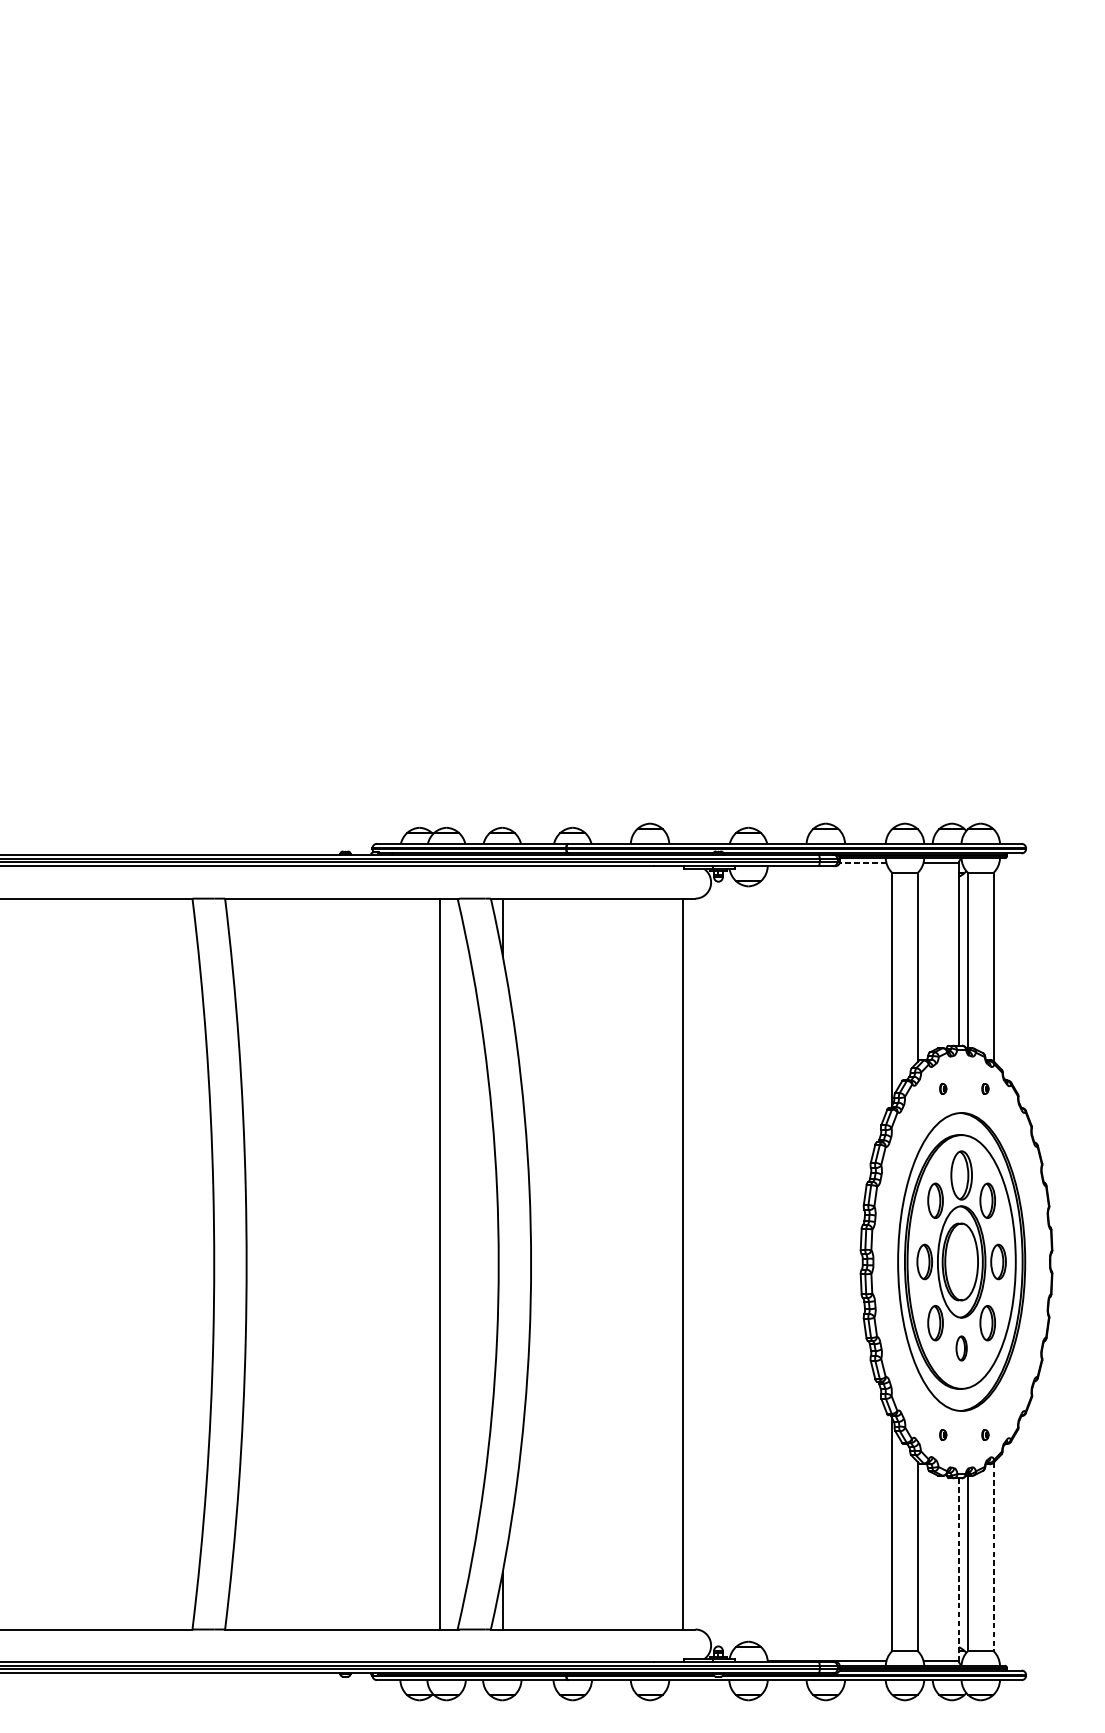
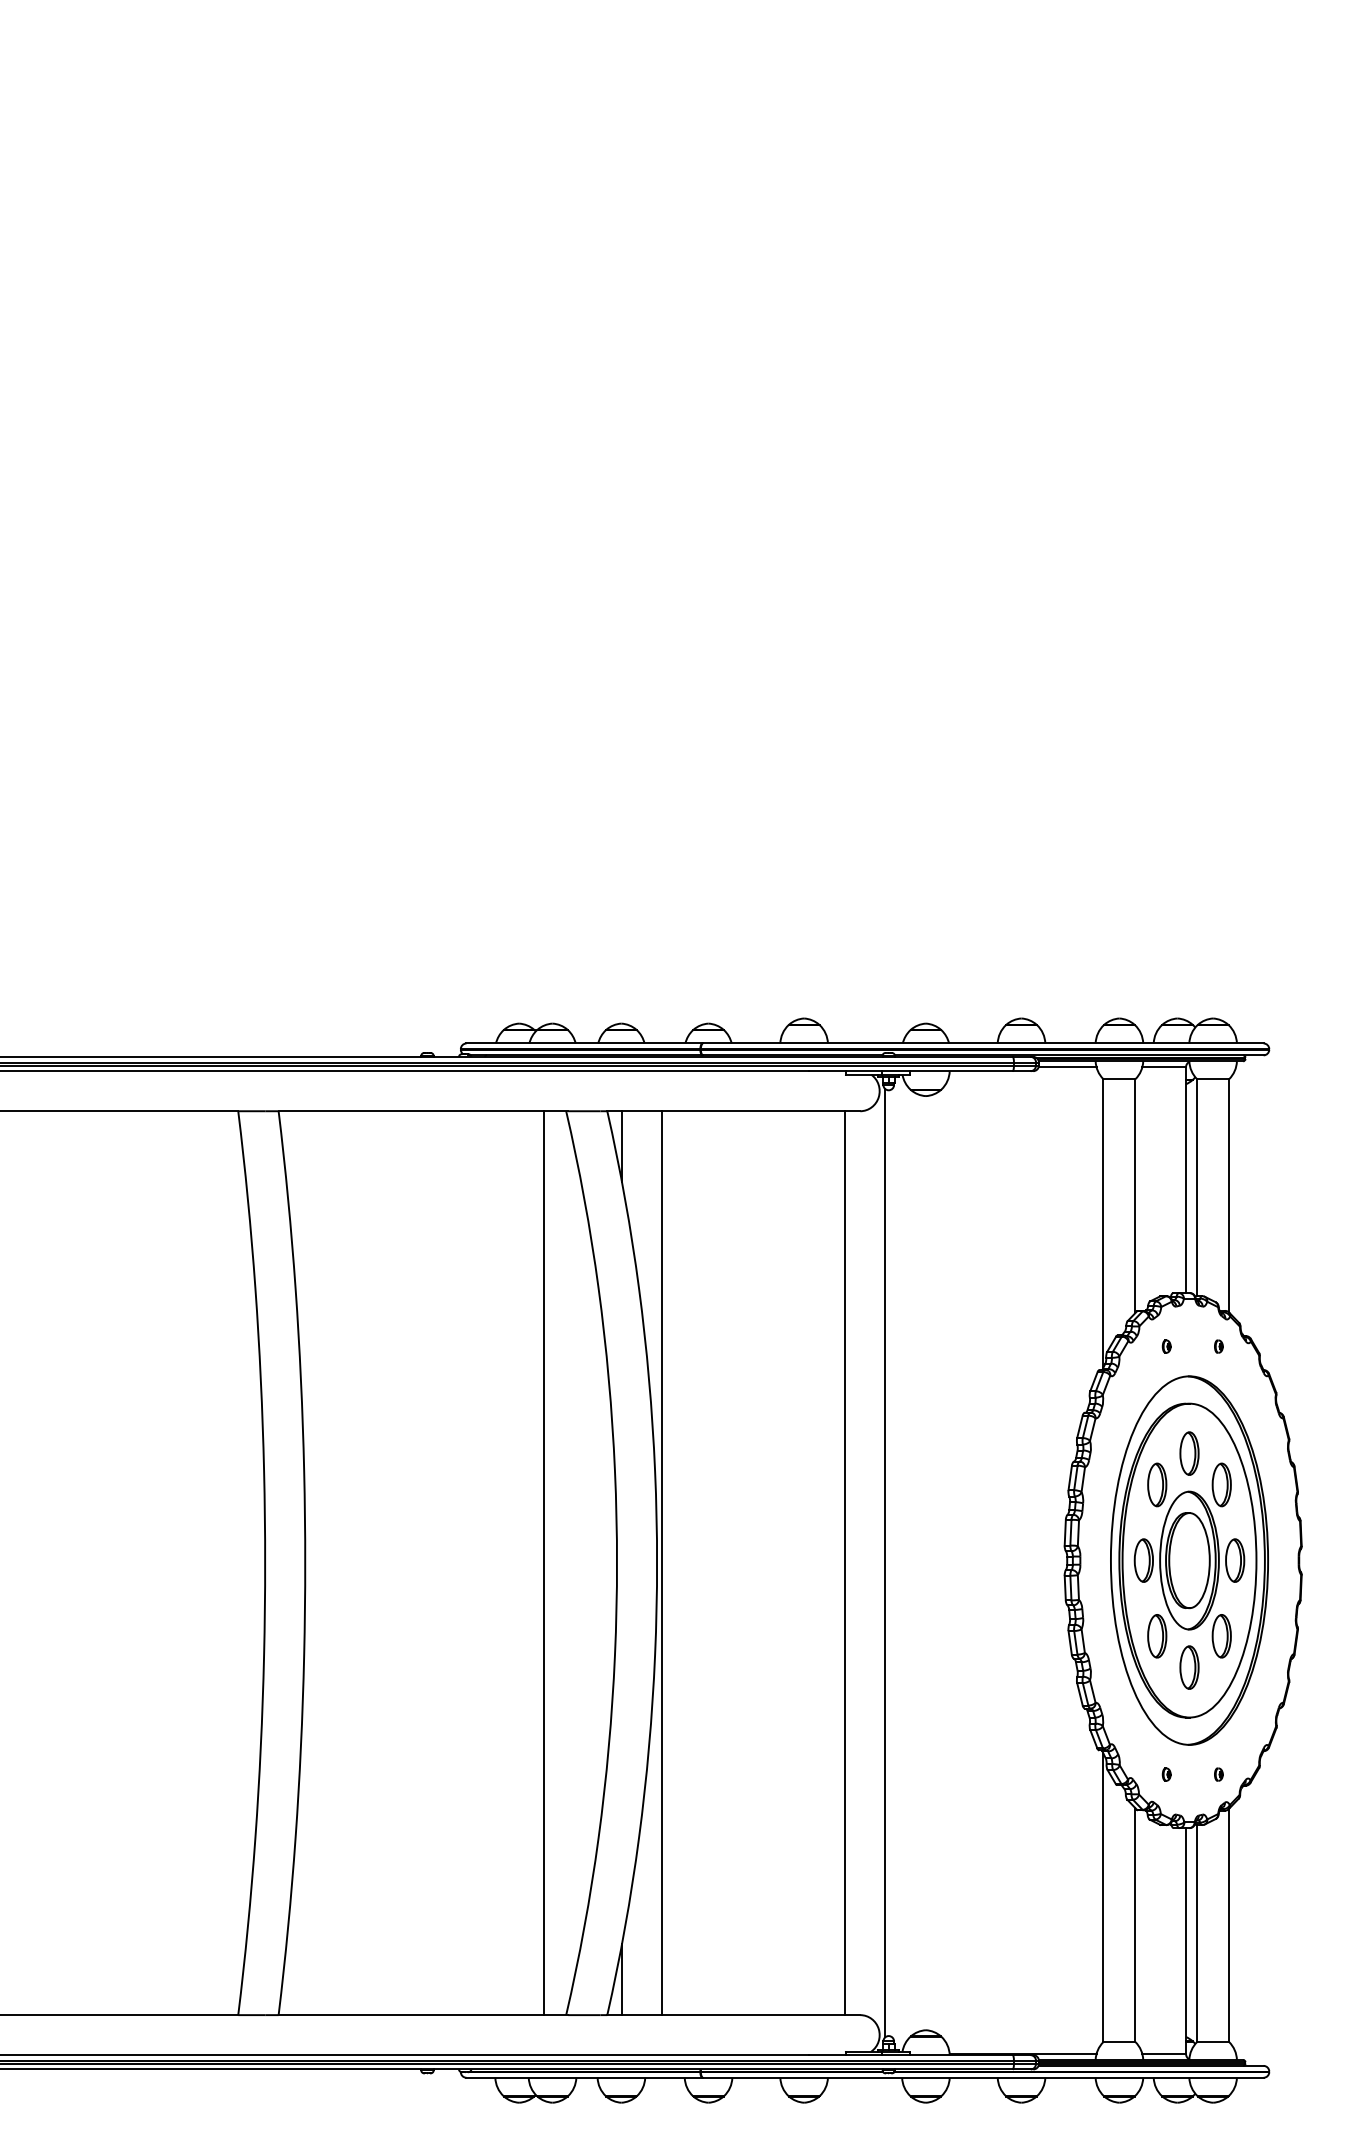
line: (863, 863) -> (1067, 1067), dashed -> solid
part: (961, 1175) -> (1189, 1453), size x0.71
line: (535, 1264) -> (662, 1563), added
line: (715, 1264) -> (885, 1563), added
part: (961, 1348) -> (1189, 1667), size x1.43
line: (993, 1557) -> (1229, 1925), dashed -> solid
line: (959, 1569) -> (1186, 1941), dashed -> solid

